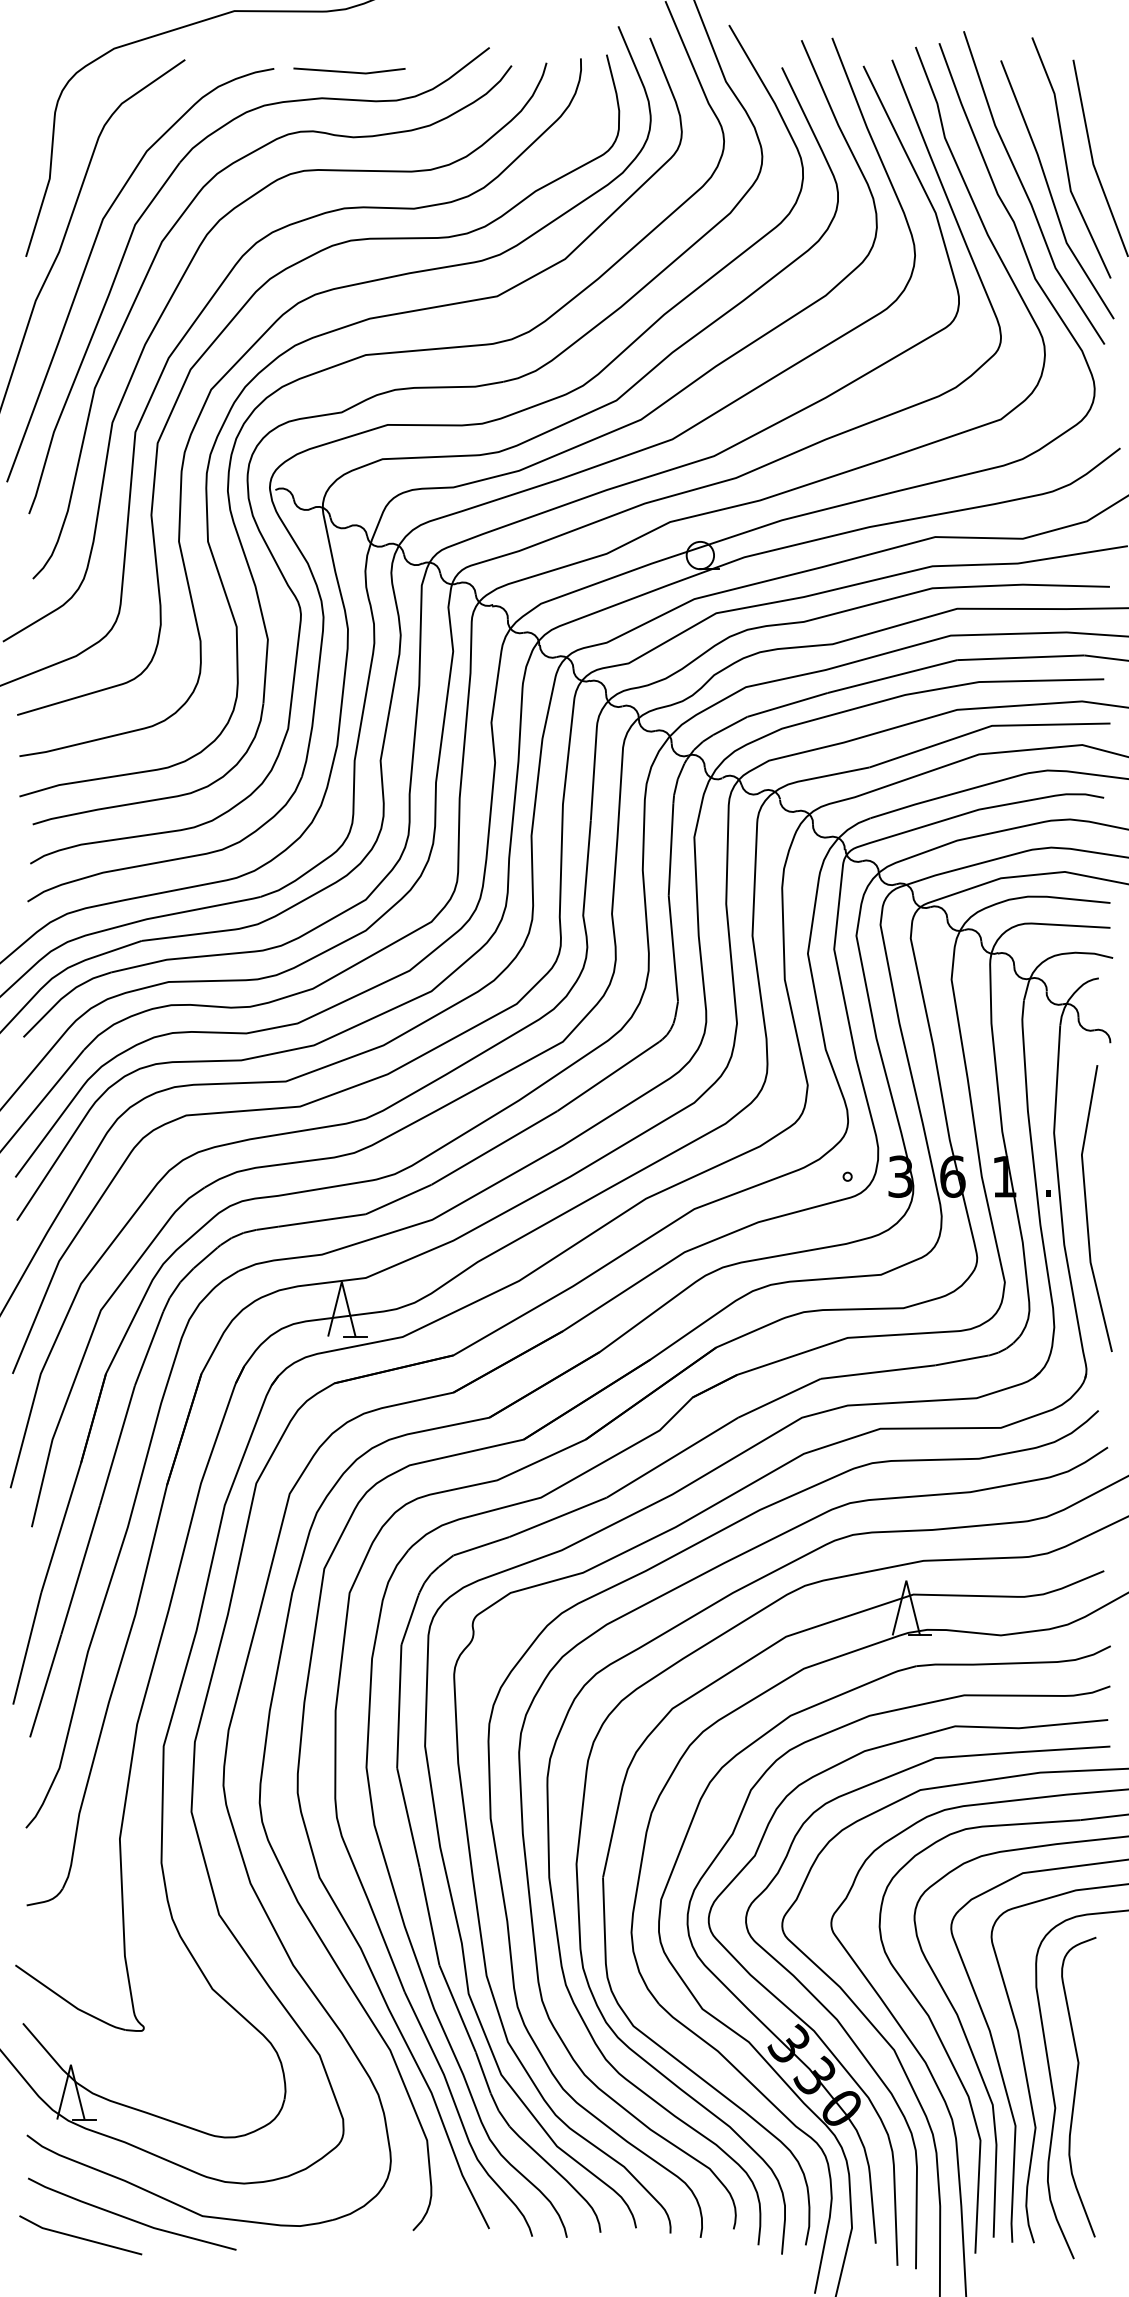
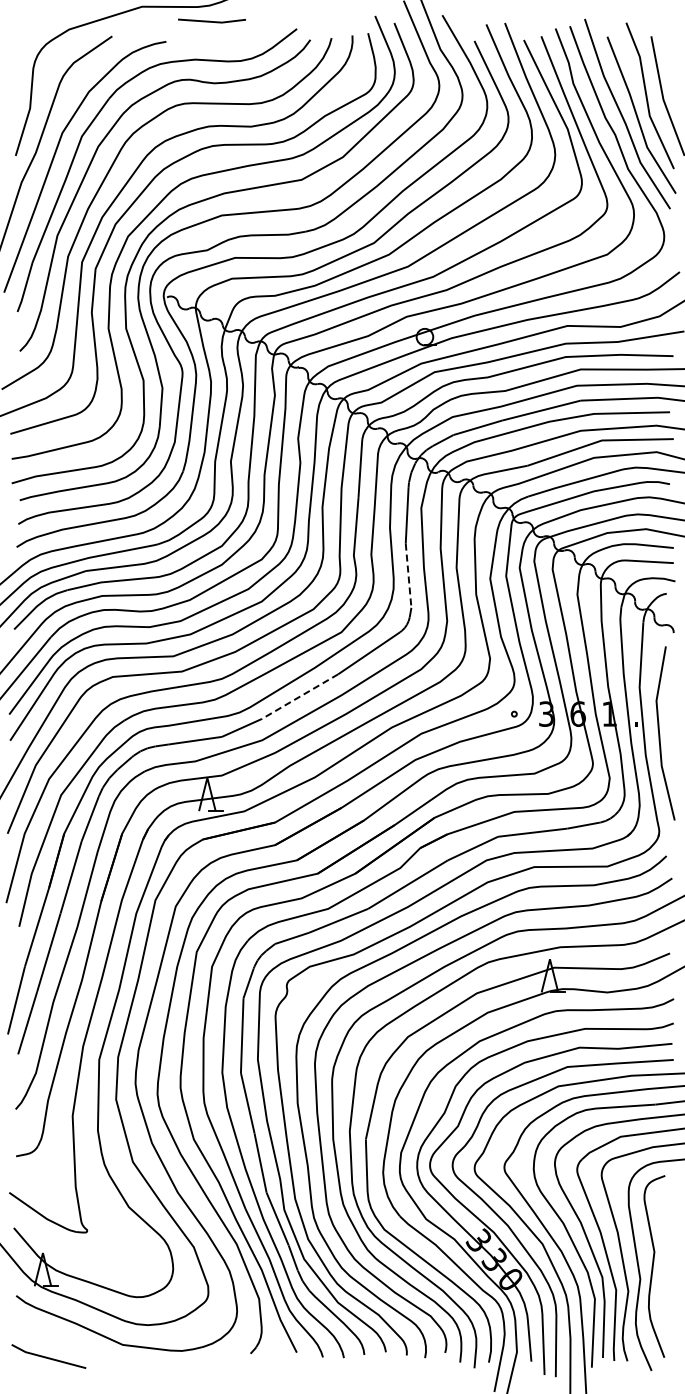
line: (346, 70) -> (210, 20), moved
line: (673, 949) -> (408, 576), solid -> dashed
line: (493, 1147) -> (299, 696), solid -> dashed
line: (129, 2217) -> (78, 1345), removed

